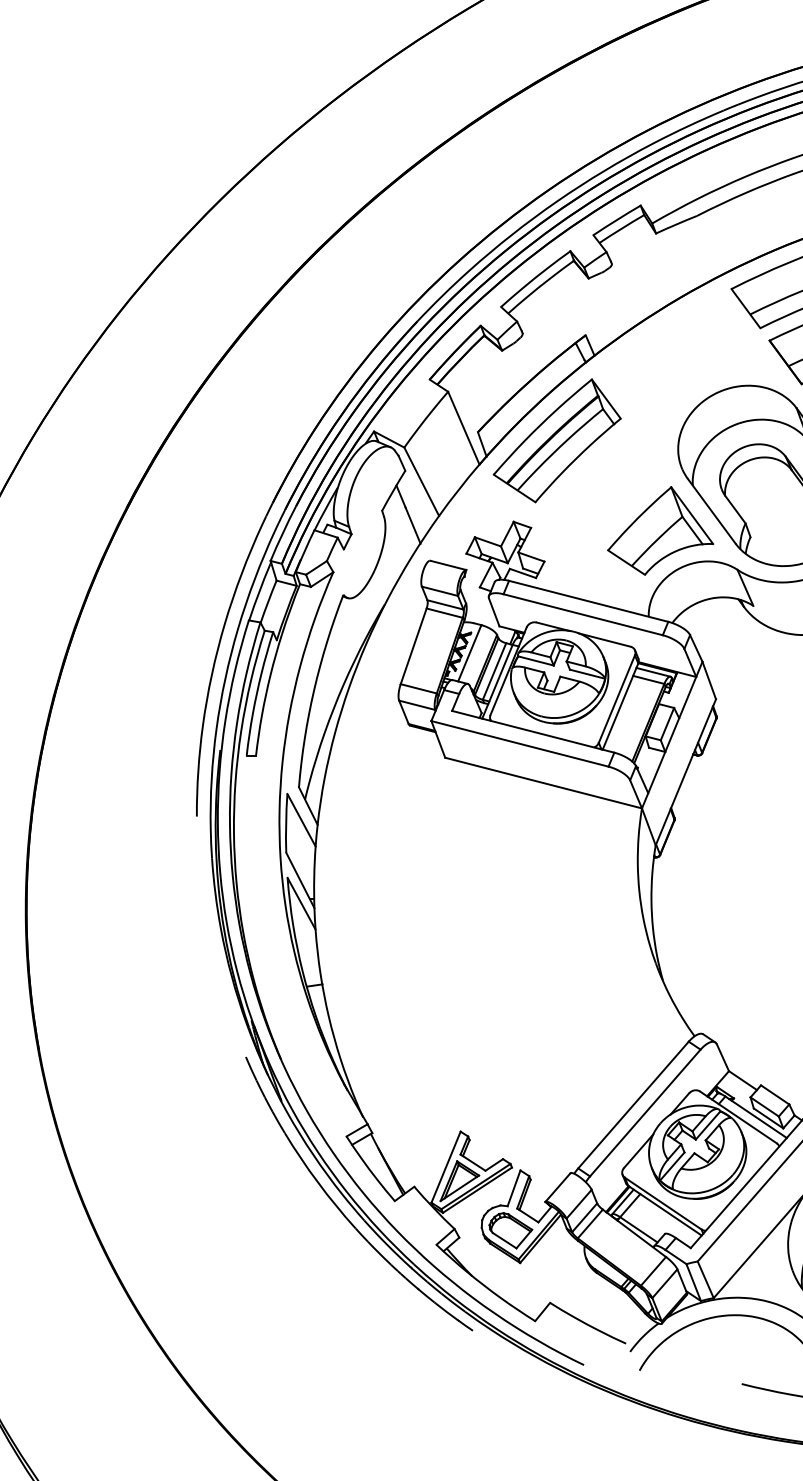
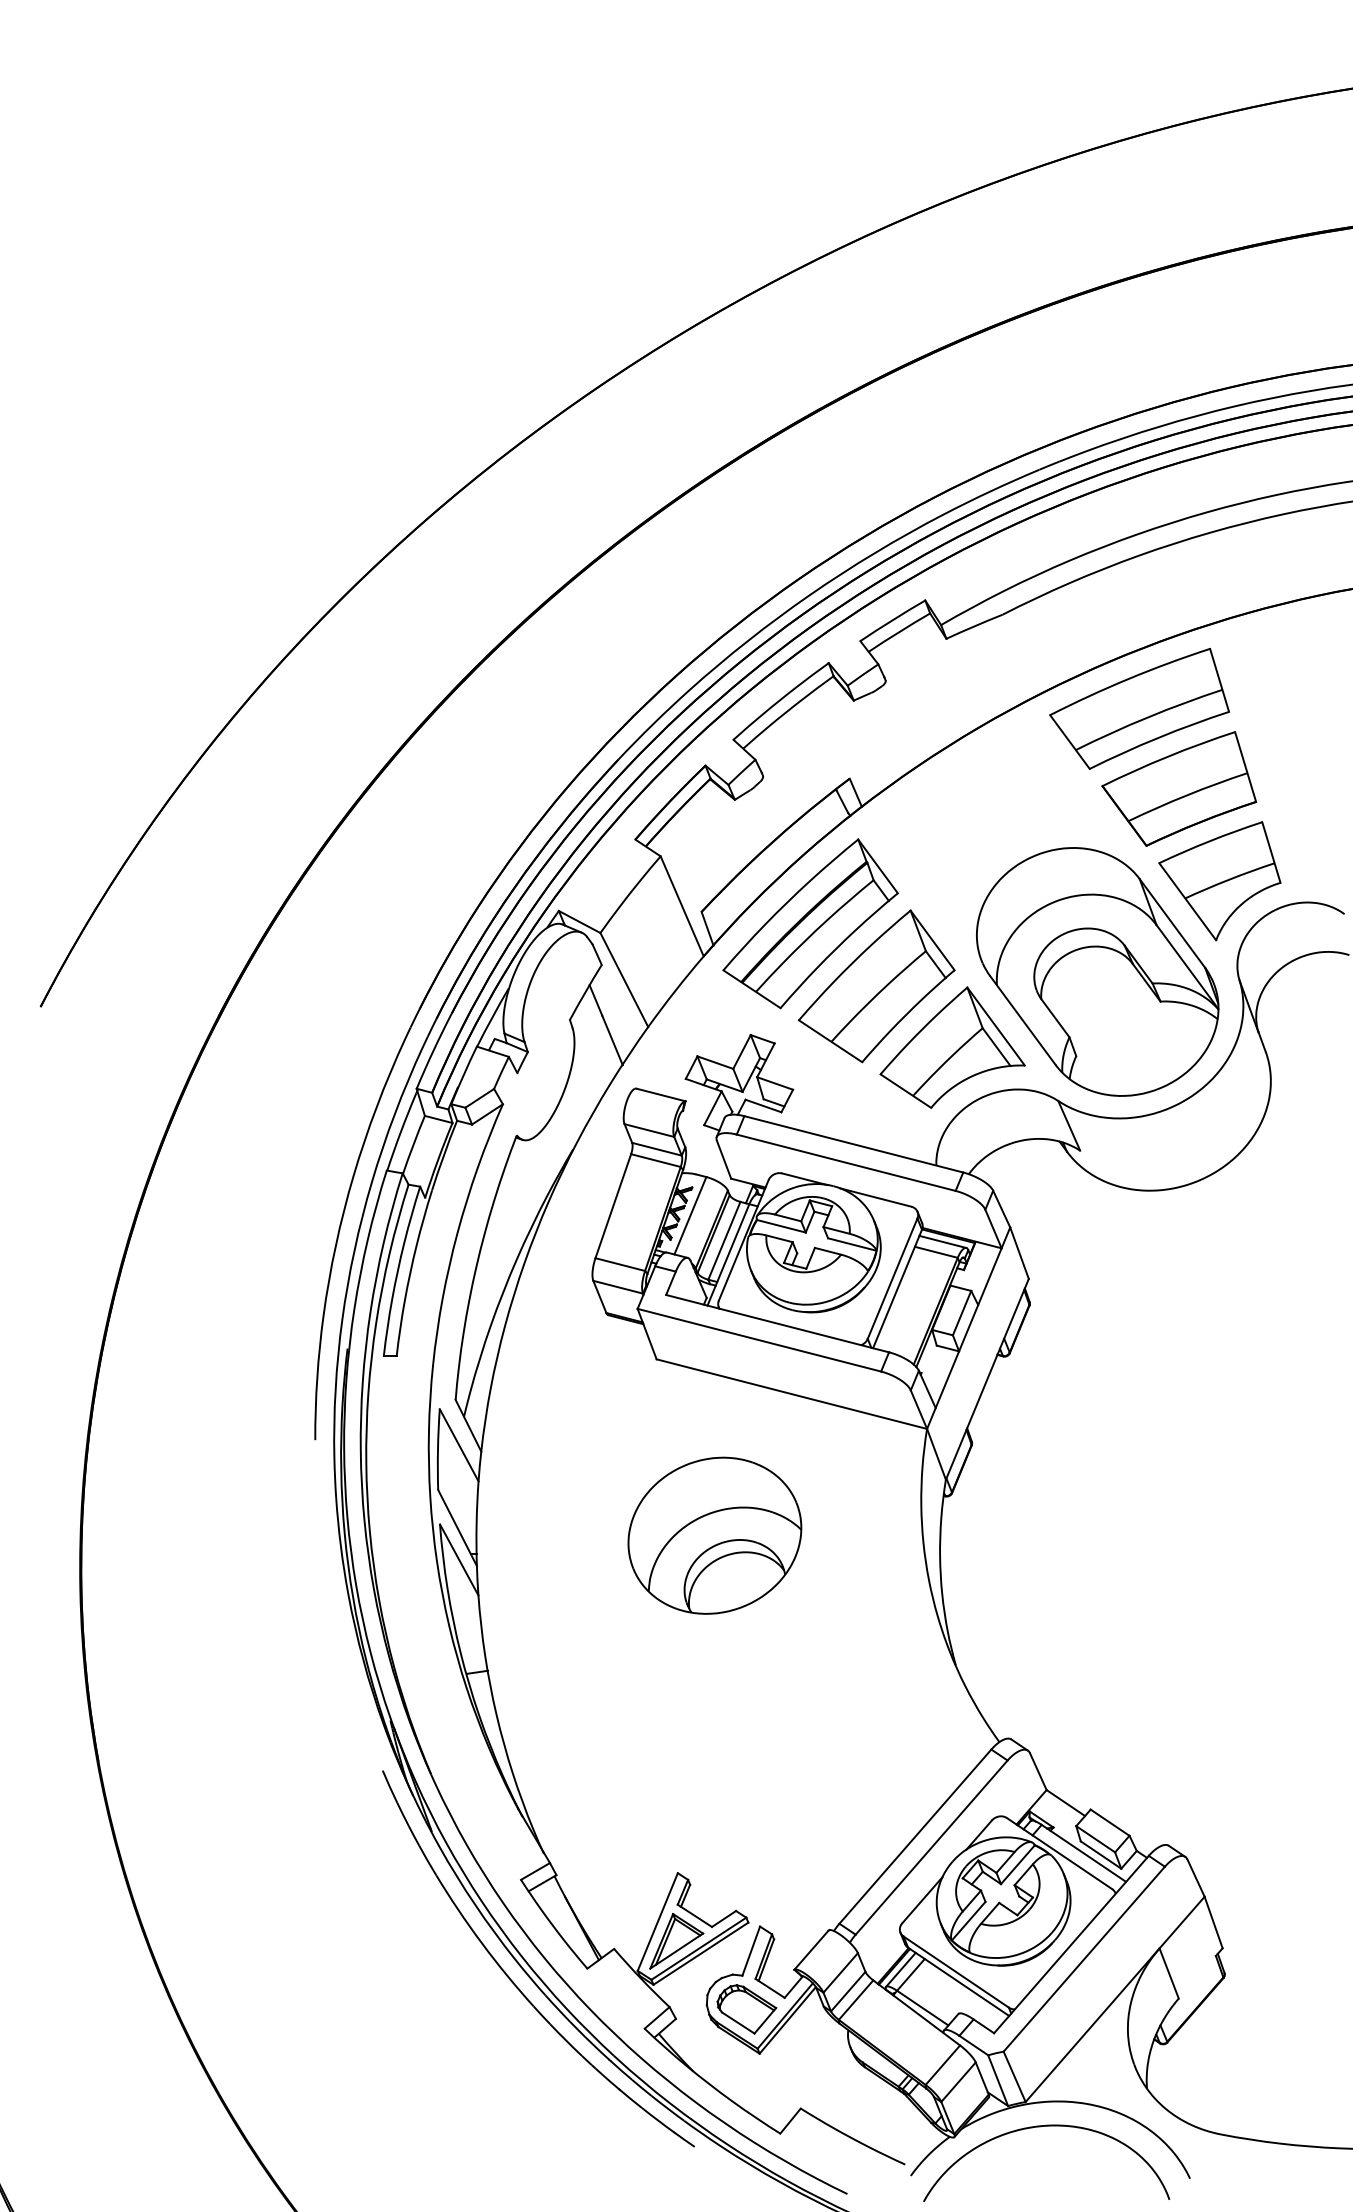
part: (605, 486) -> (876, 986), added
part: (487, 885) -> (714, 1535), added

